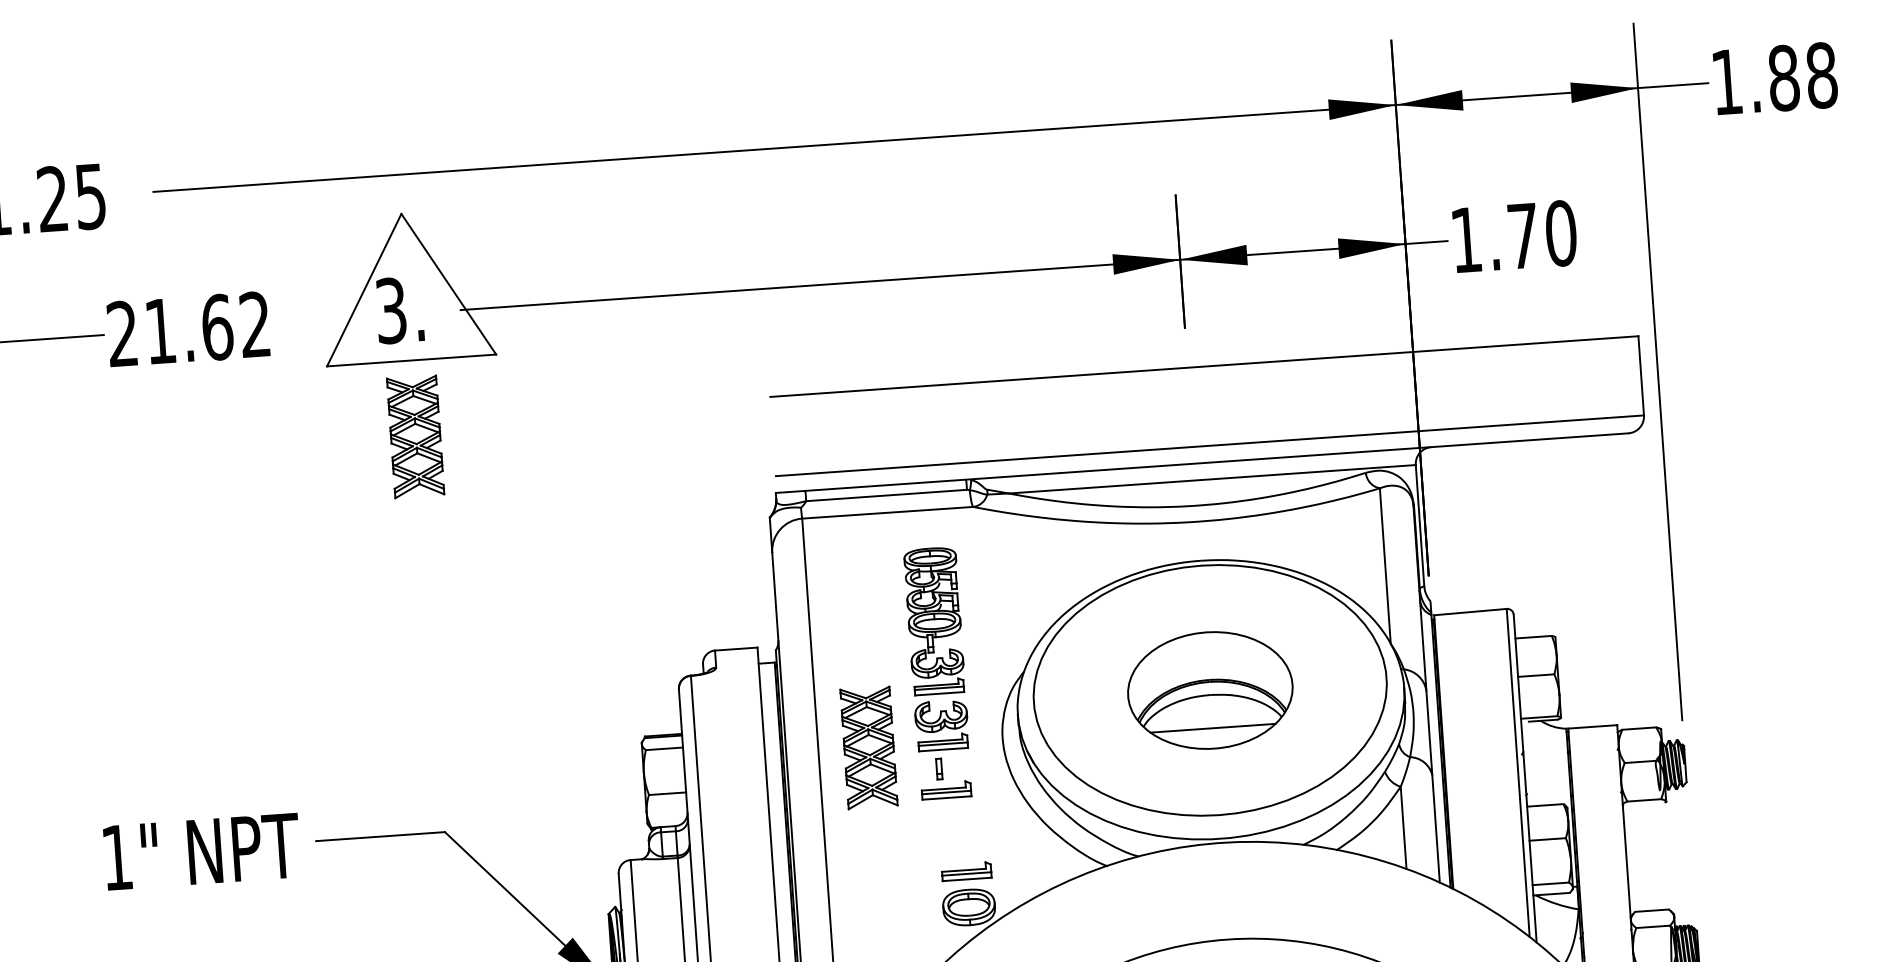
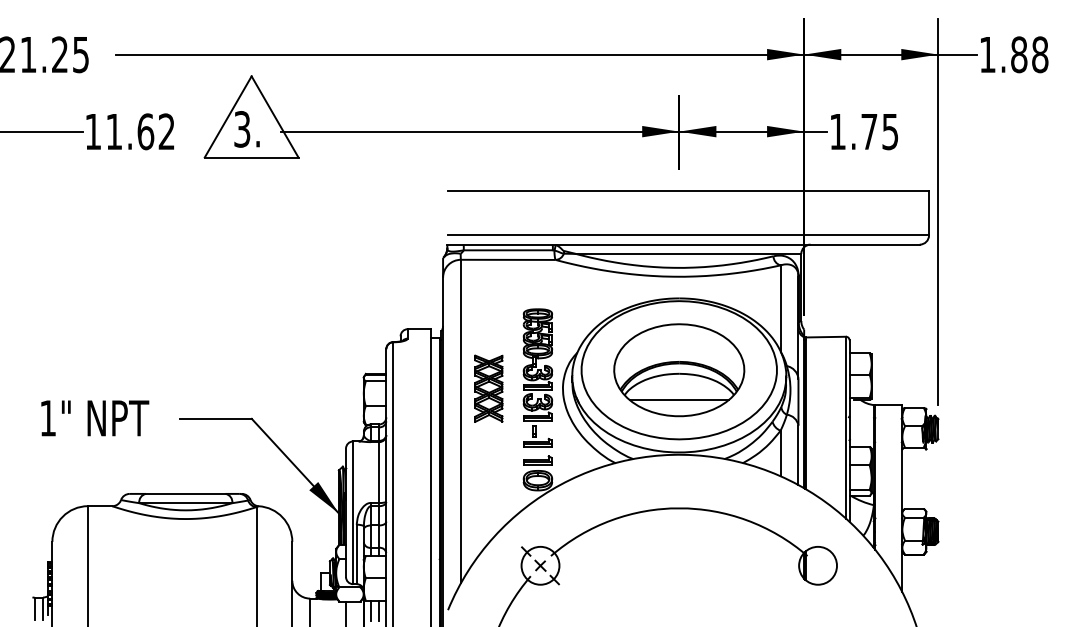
text: (1561, 232) -> (890, 131), 1.70 -> 1.75
text: (121, 333) -> (92, 131), 21.62 -> 11.62
part: (414, 436) -> (250, 199), removed
part: (937, 671) -> (537, 377), moved
part: (1210, 690) -> (679, 370), size x1.43
text: (202, 851) -> (95, 418), moved

